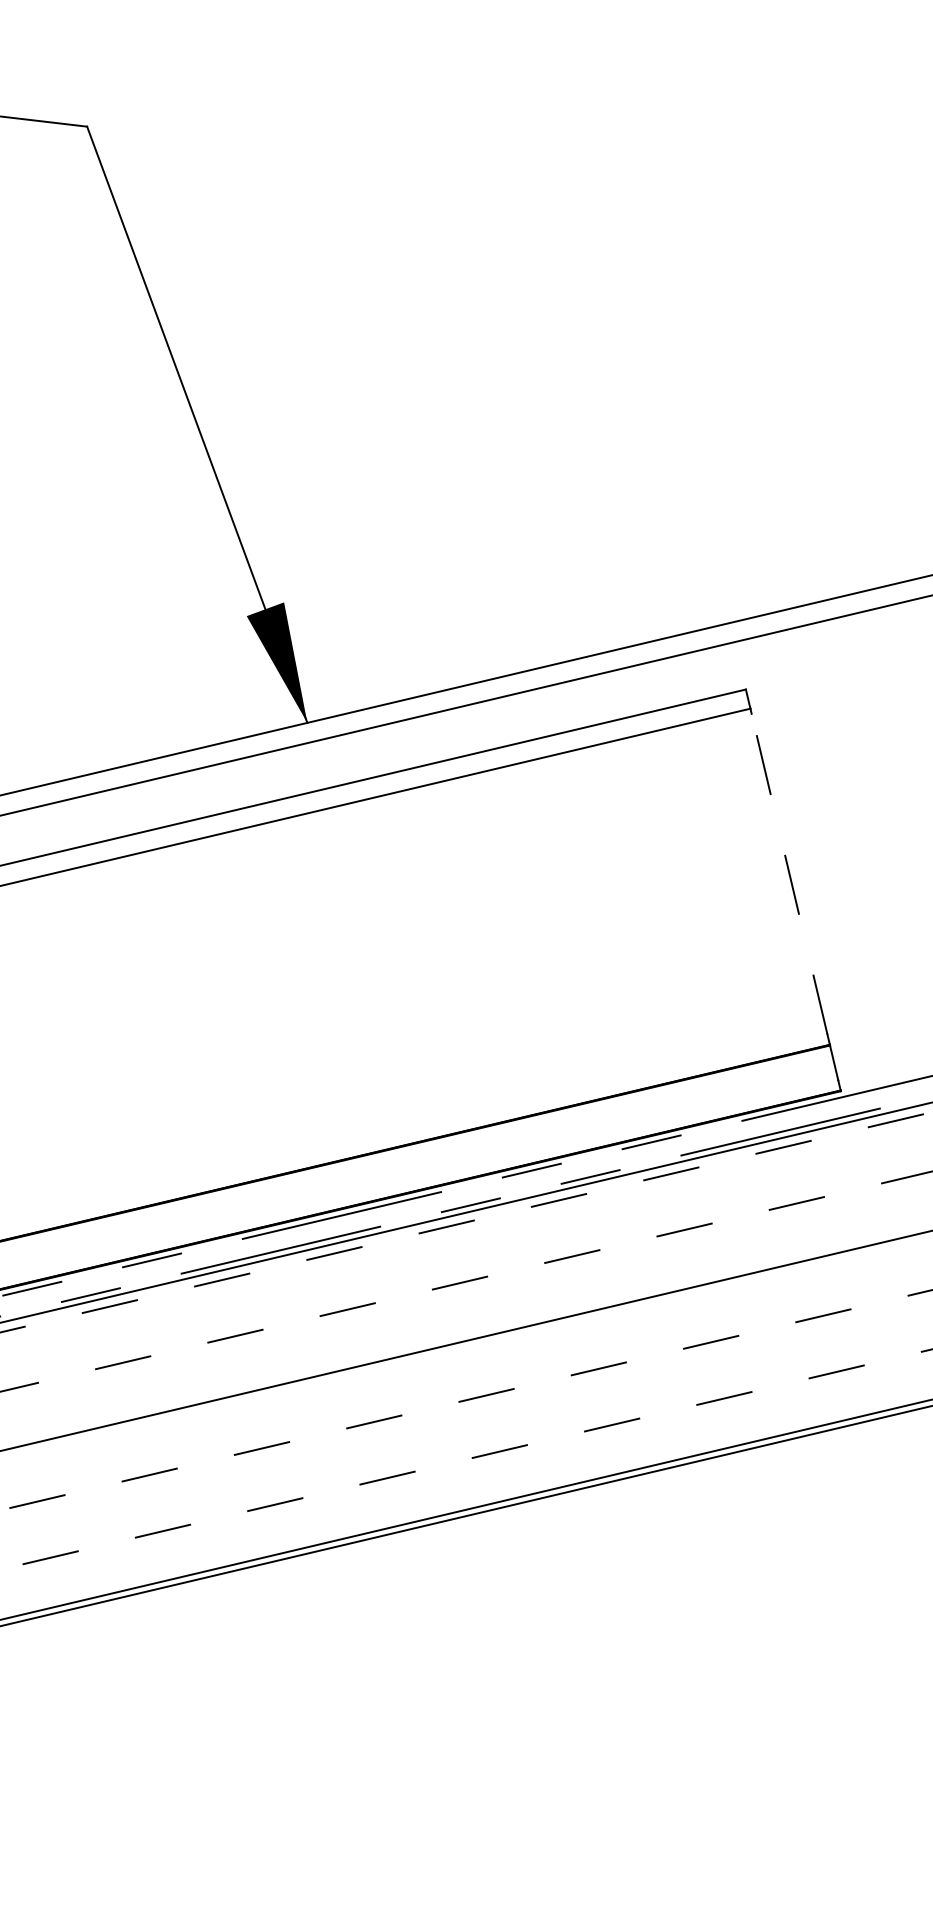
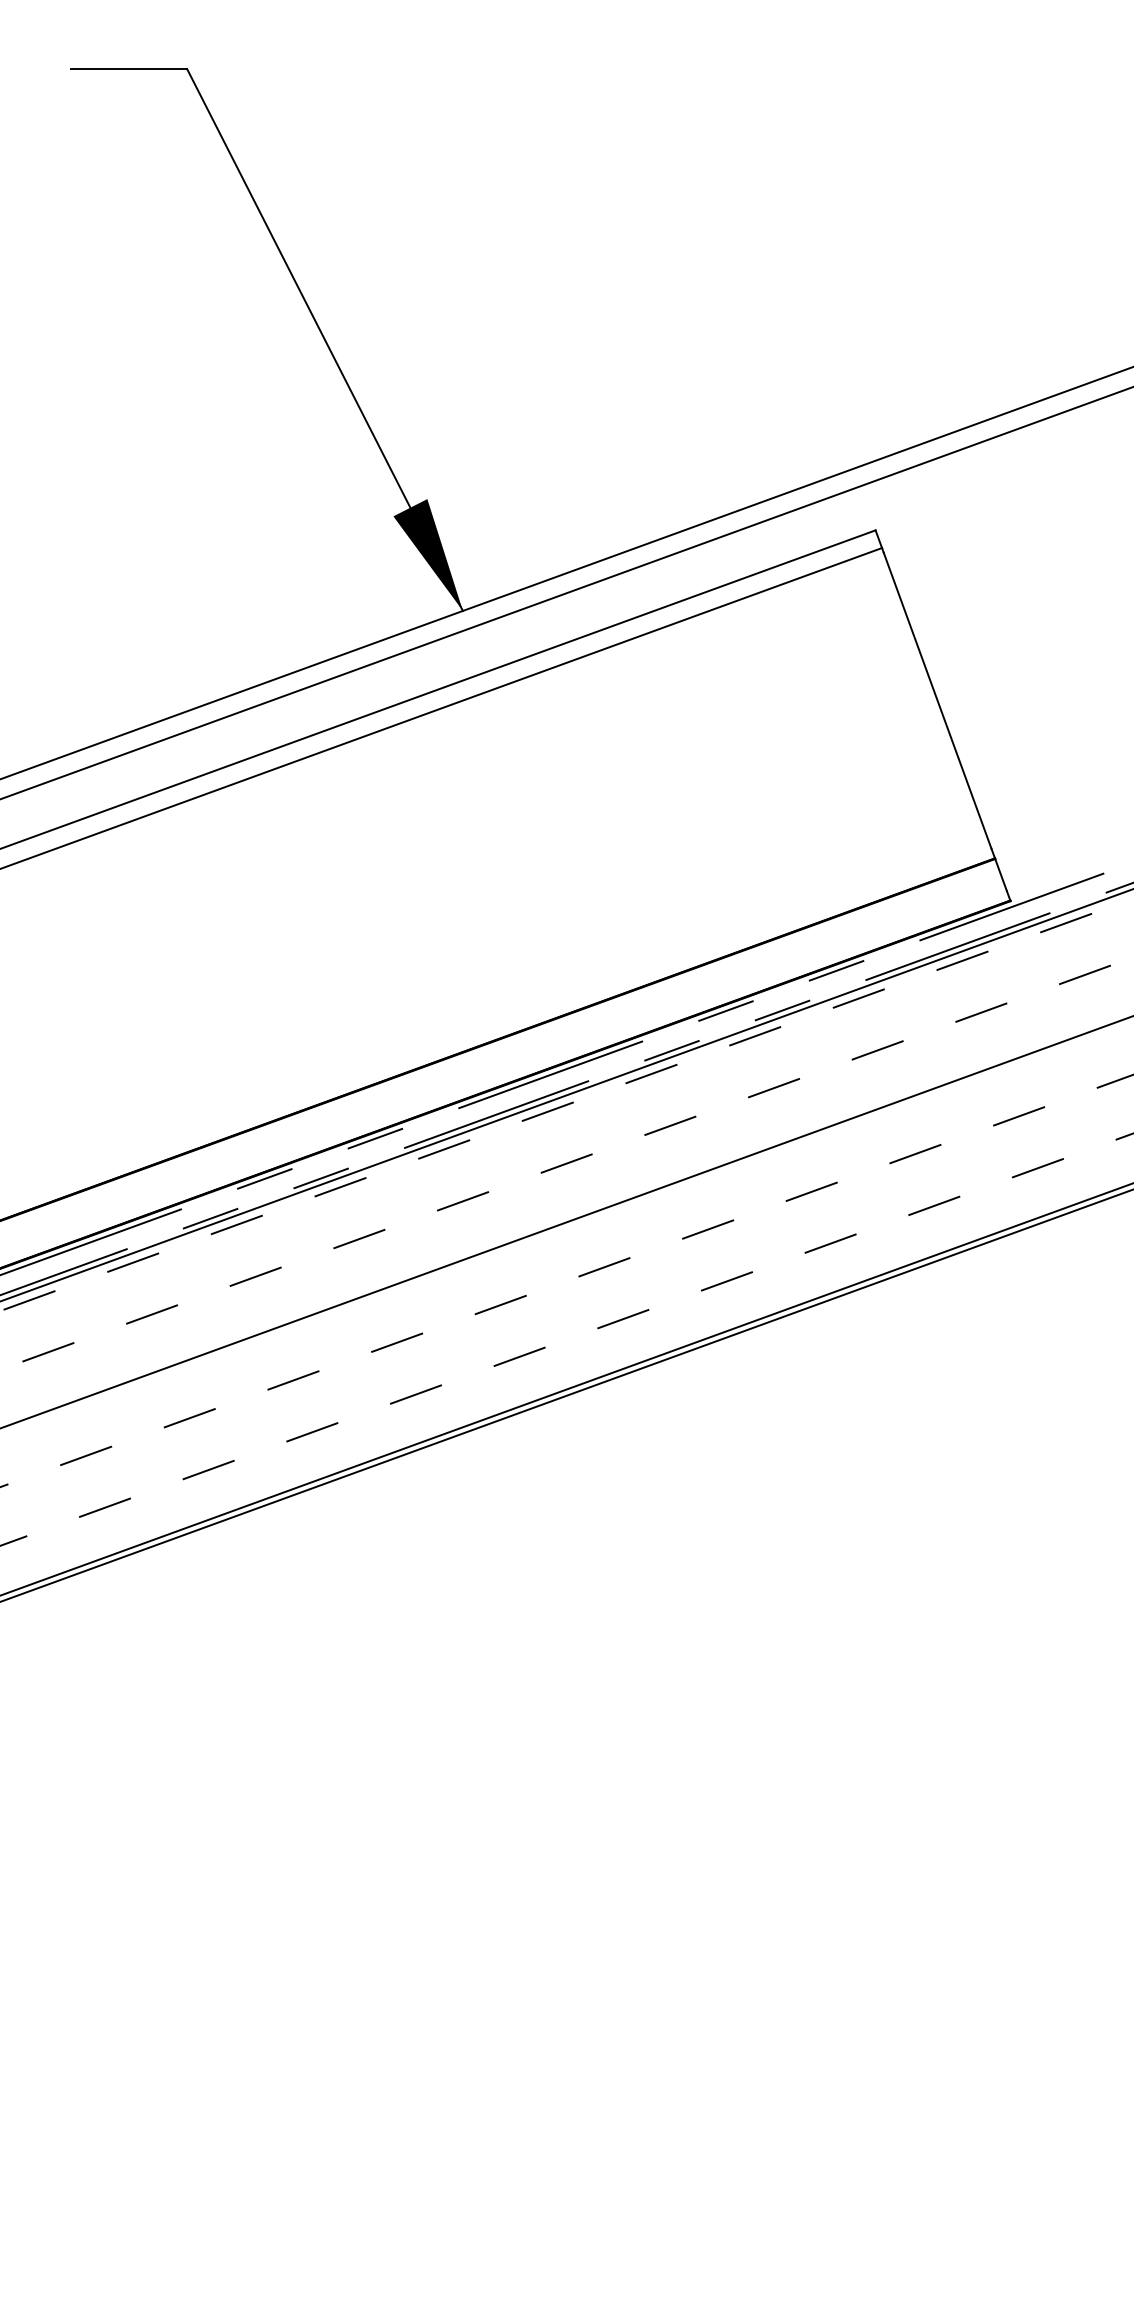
line: (789, 873) -> (937, 700), dashed -> solid

